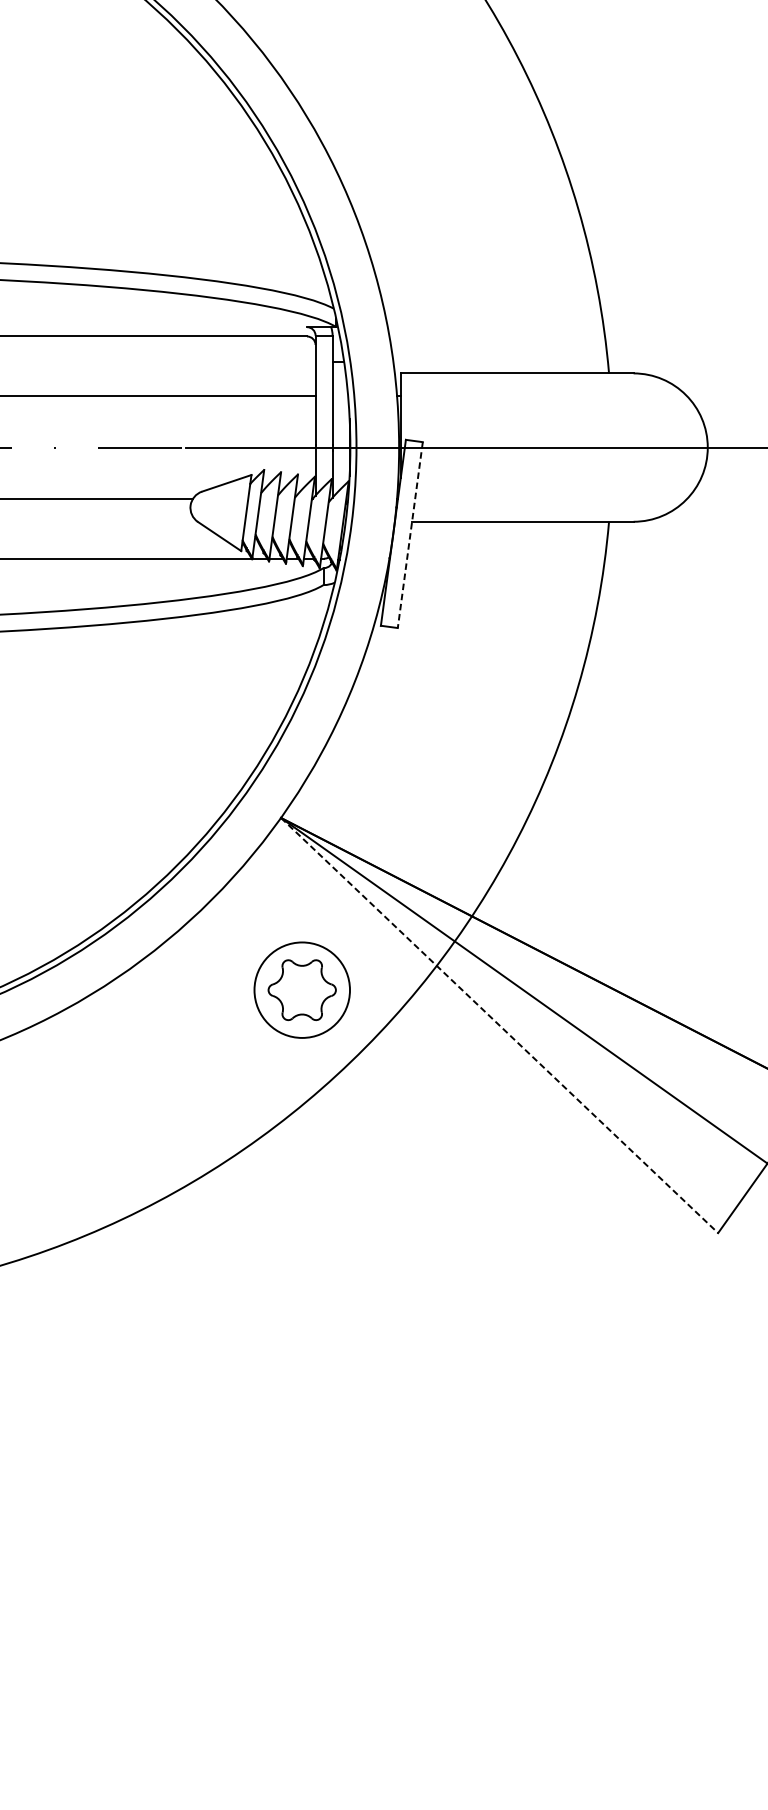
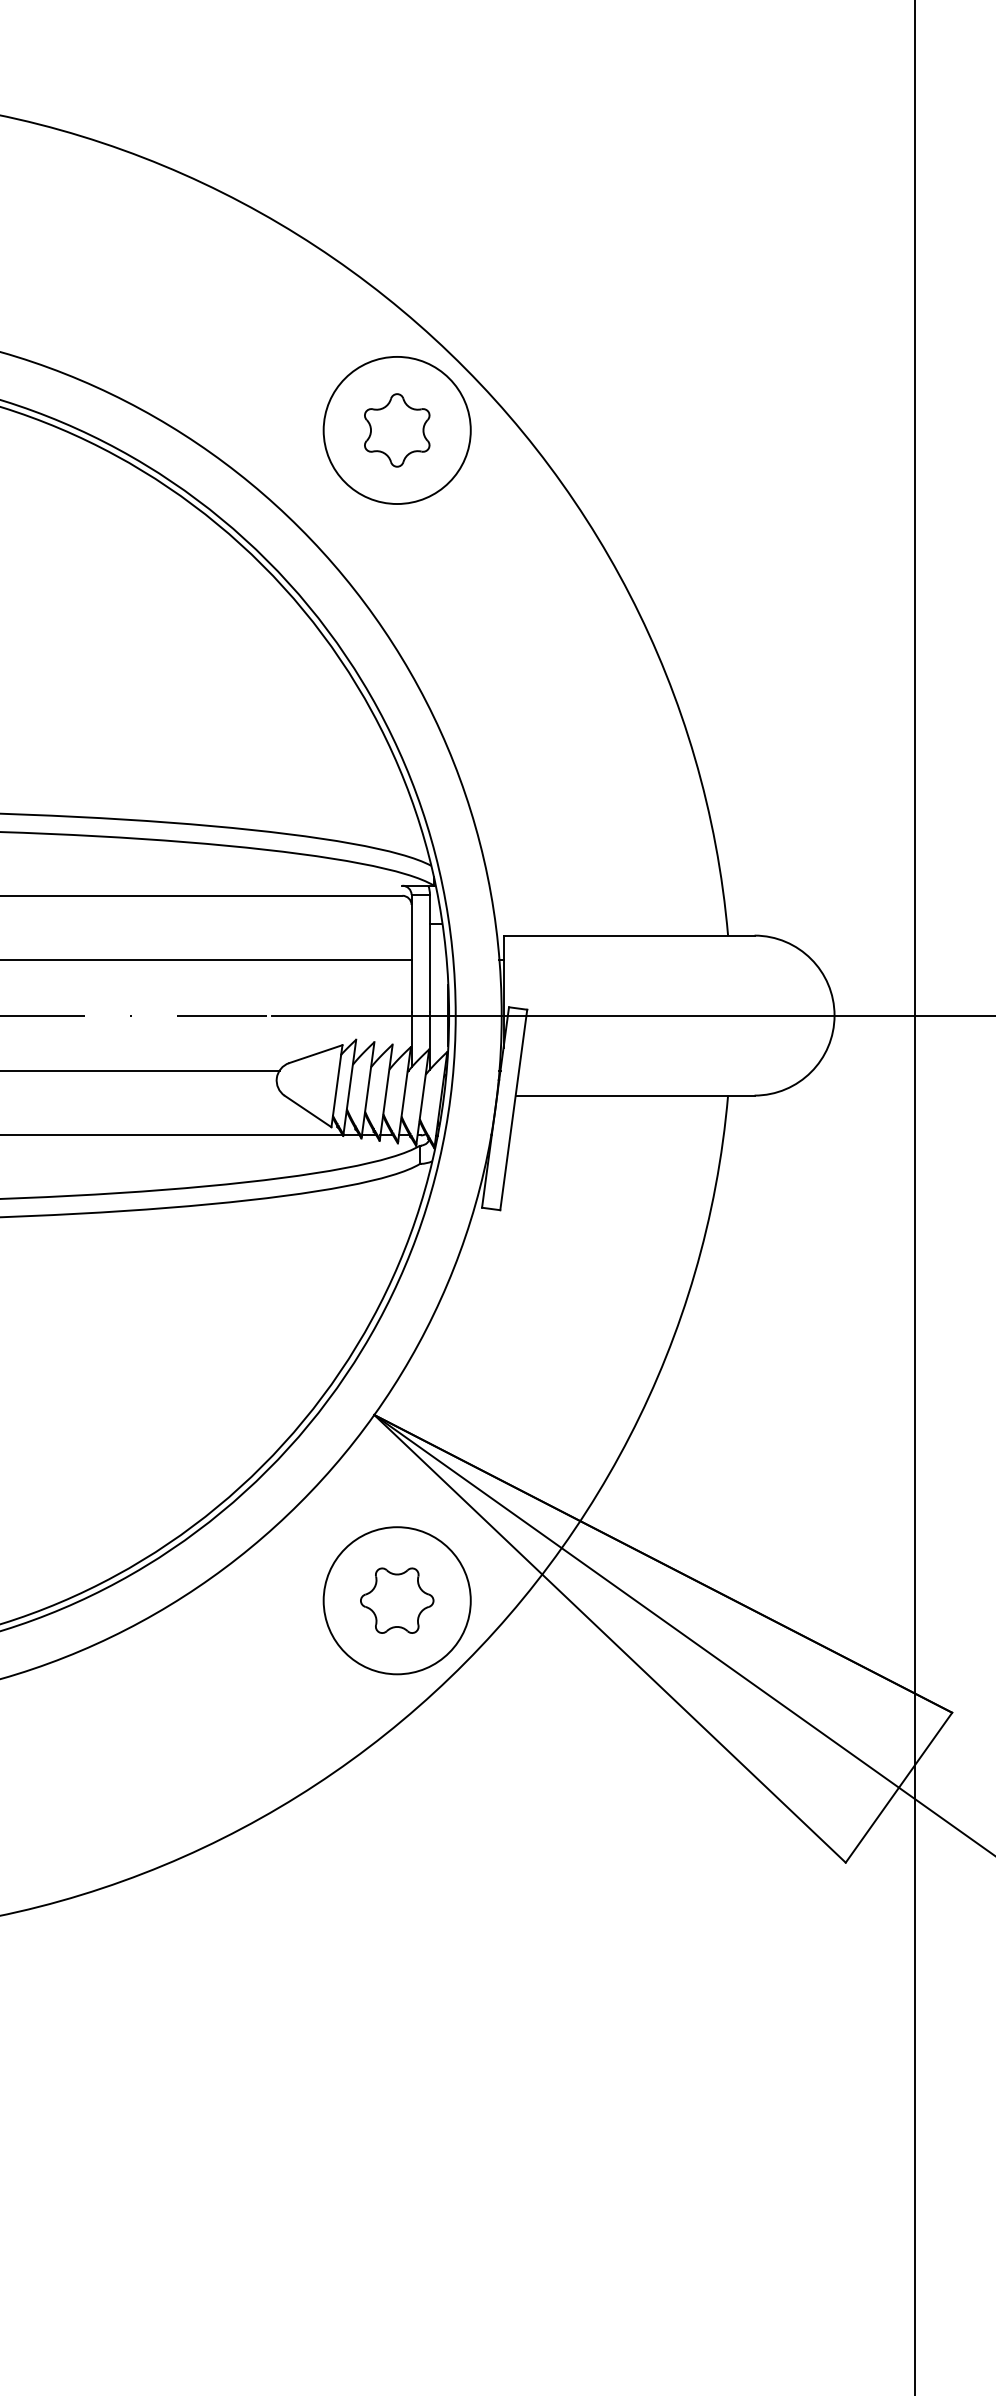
line: (410, 535) -> (513, 1110), dashed -> solid
circle: (301, 989) -> (396, 1600), size x1.43
line: (500, 1026) -> (610, 1639), dashed -> solid

